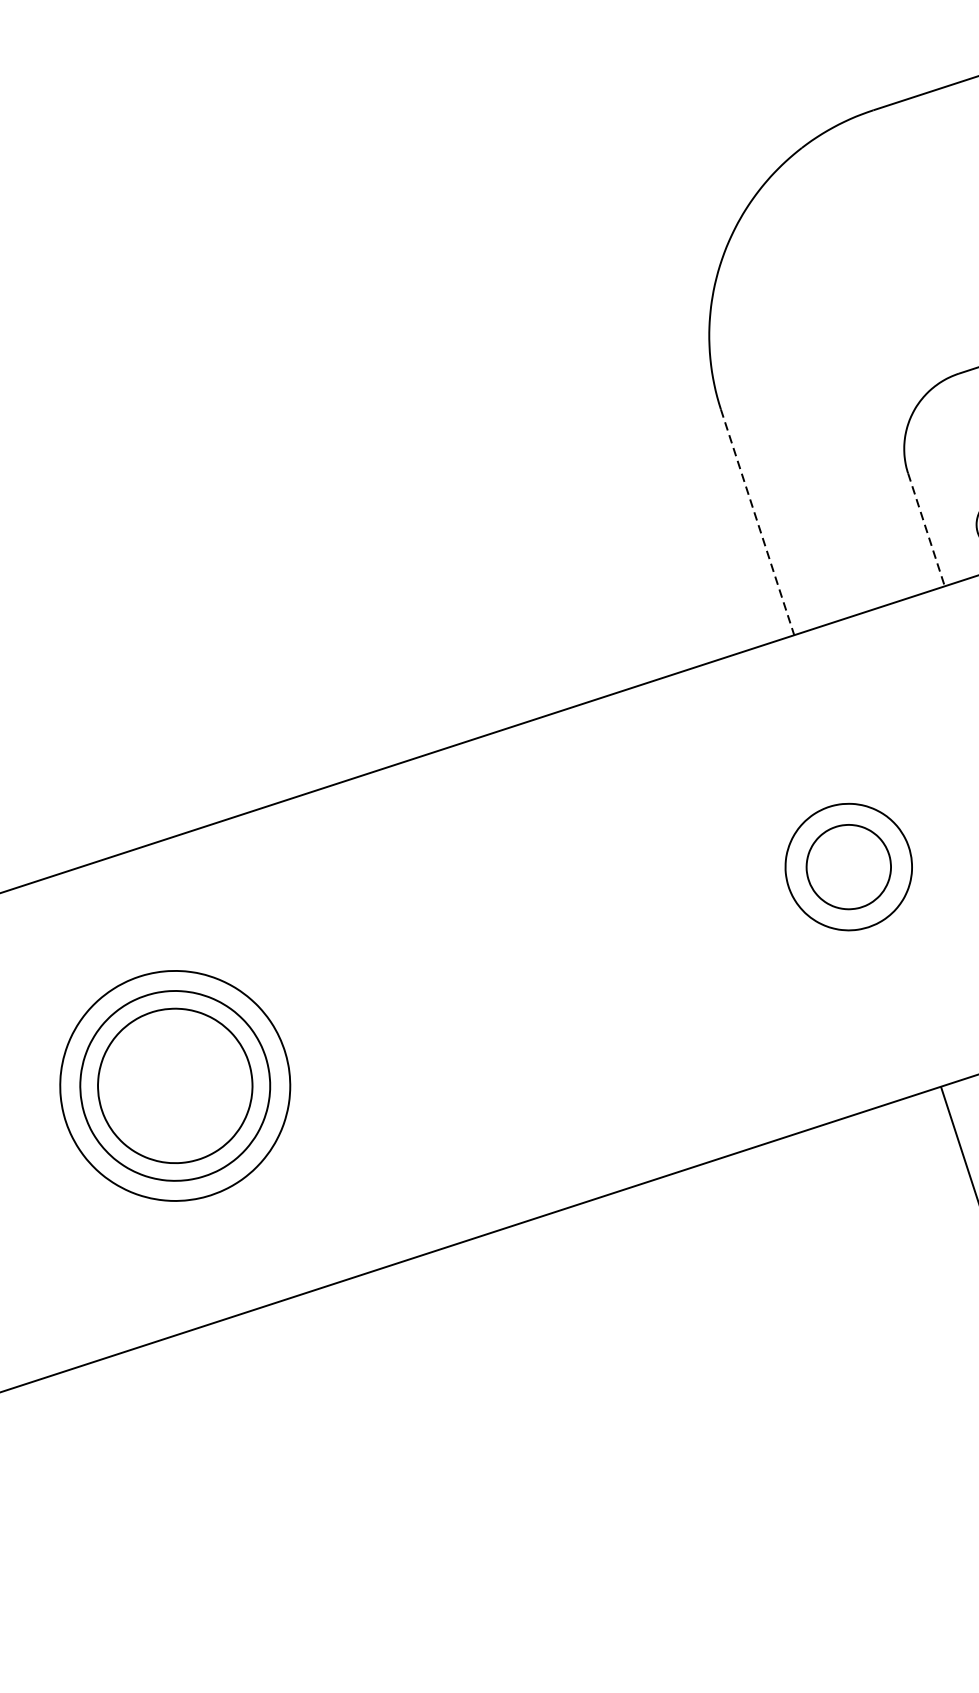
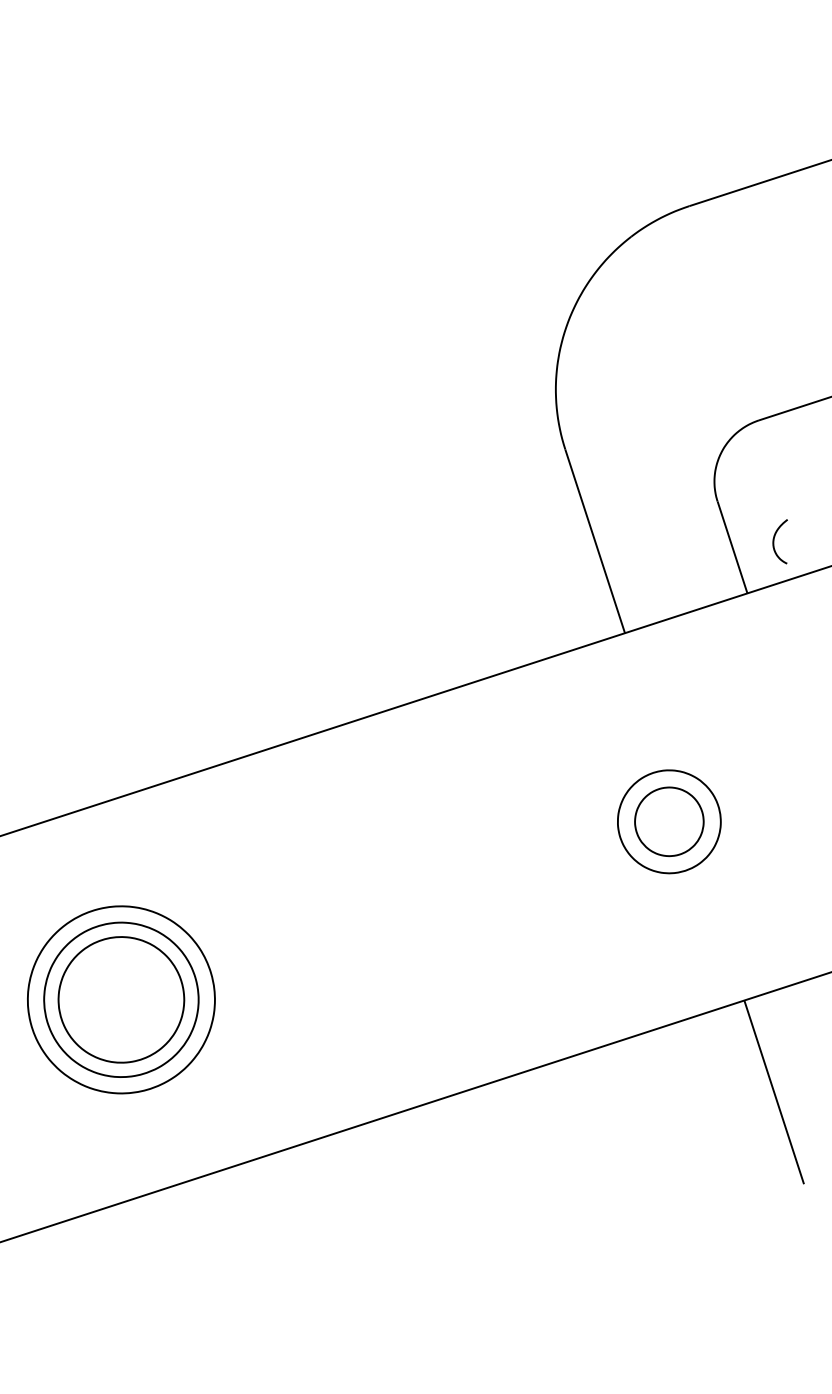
line: (758, 522) -> (595, 541), dashed -> solid
line: (926, 529) -> (732, 547), dashed -> solid

